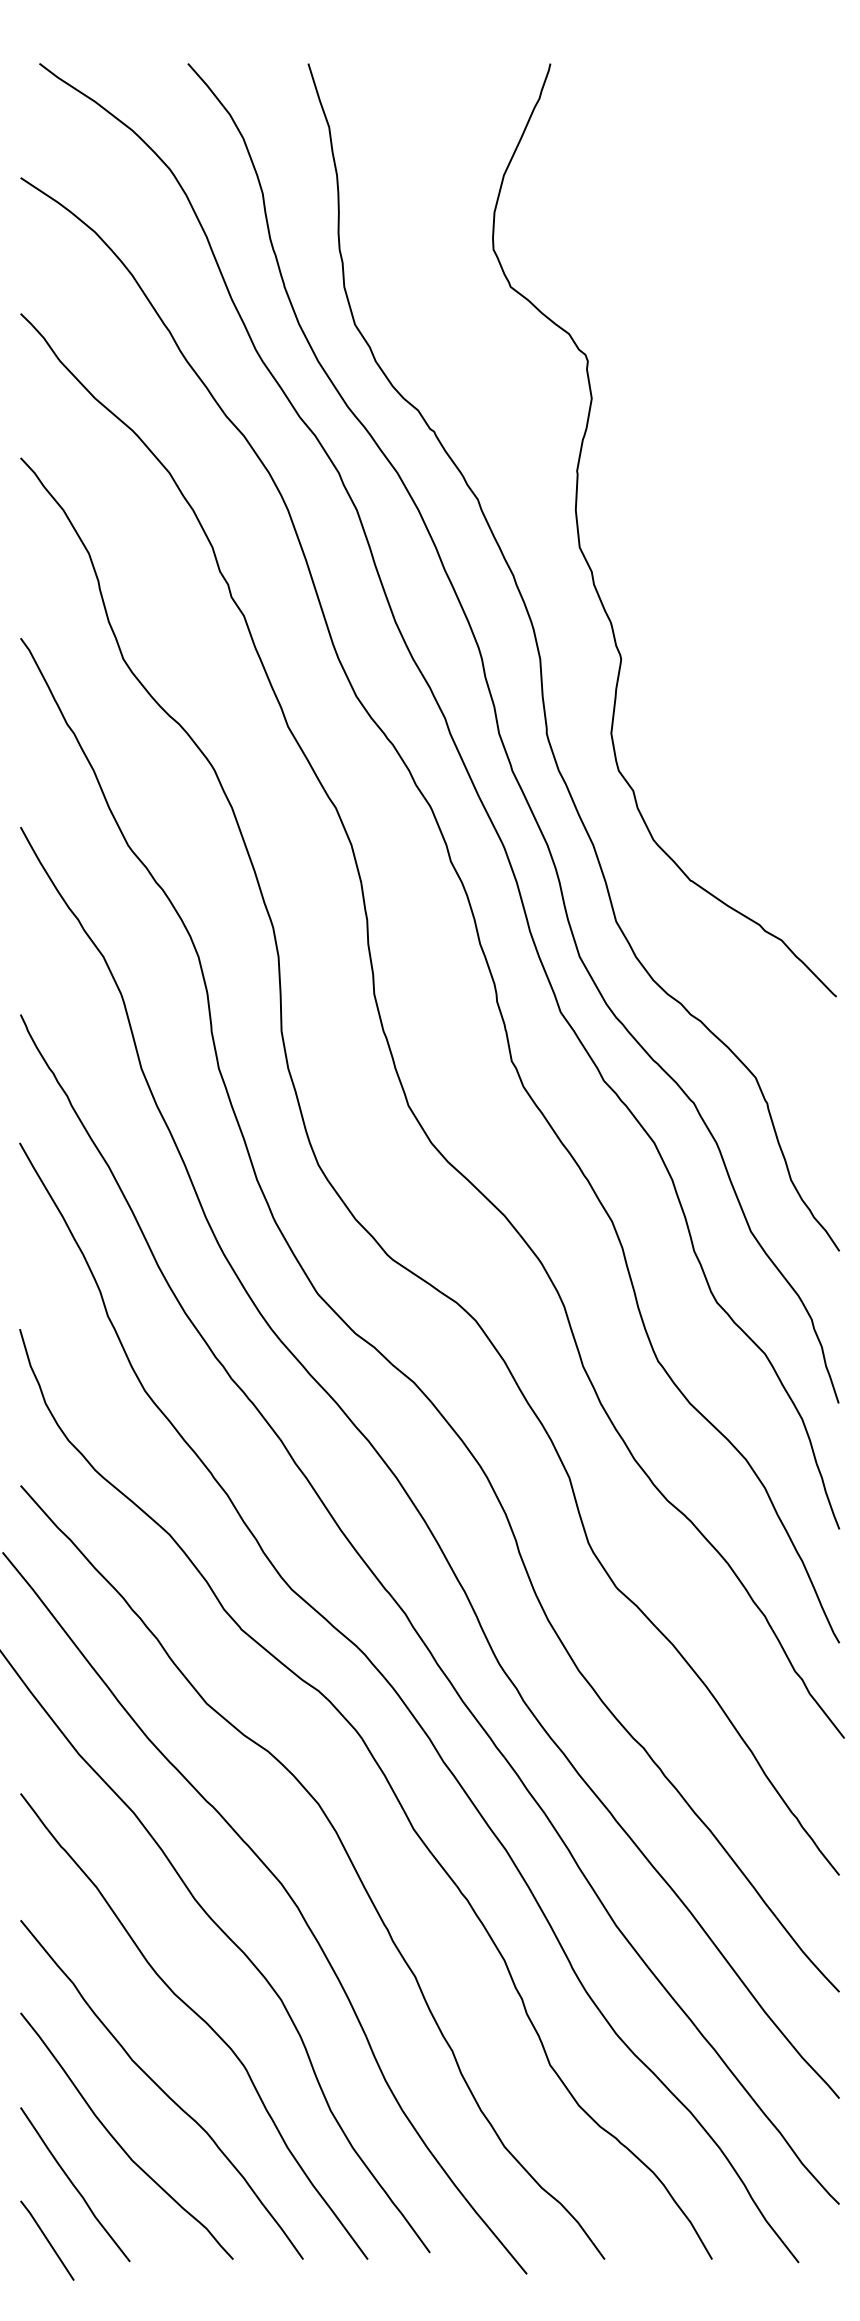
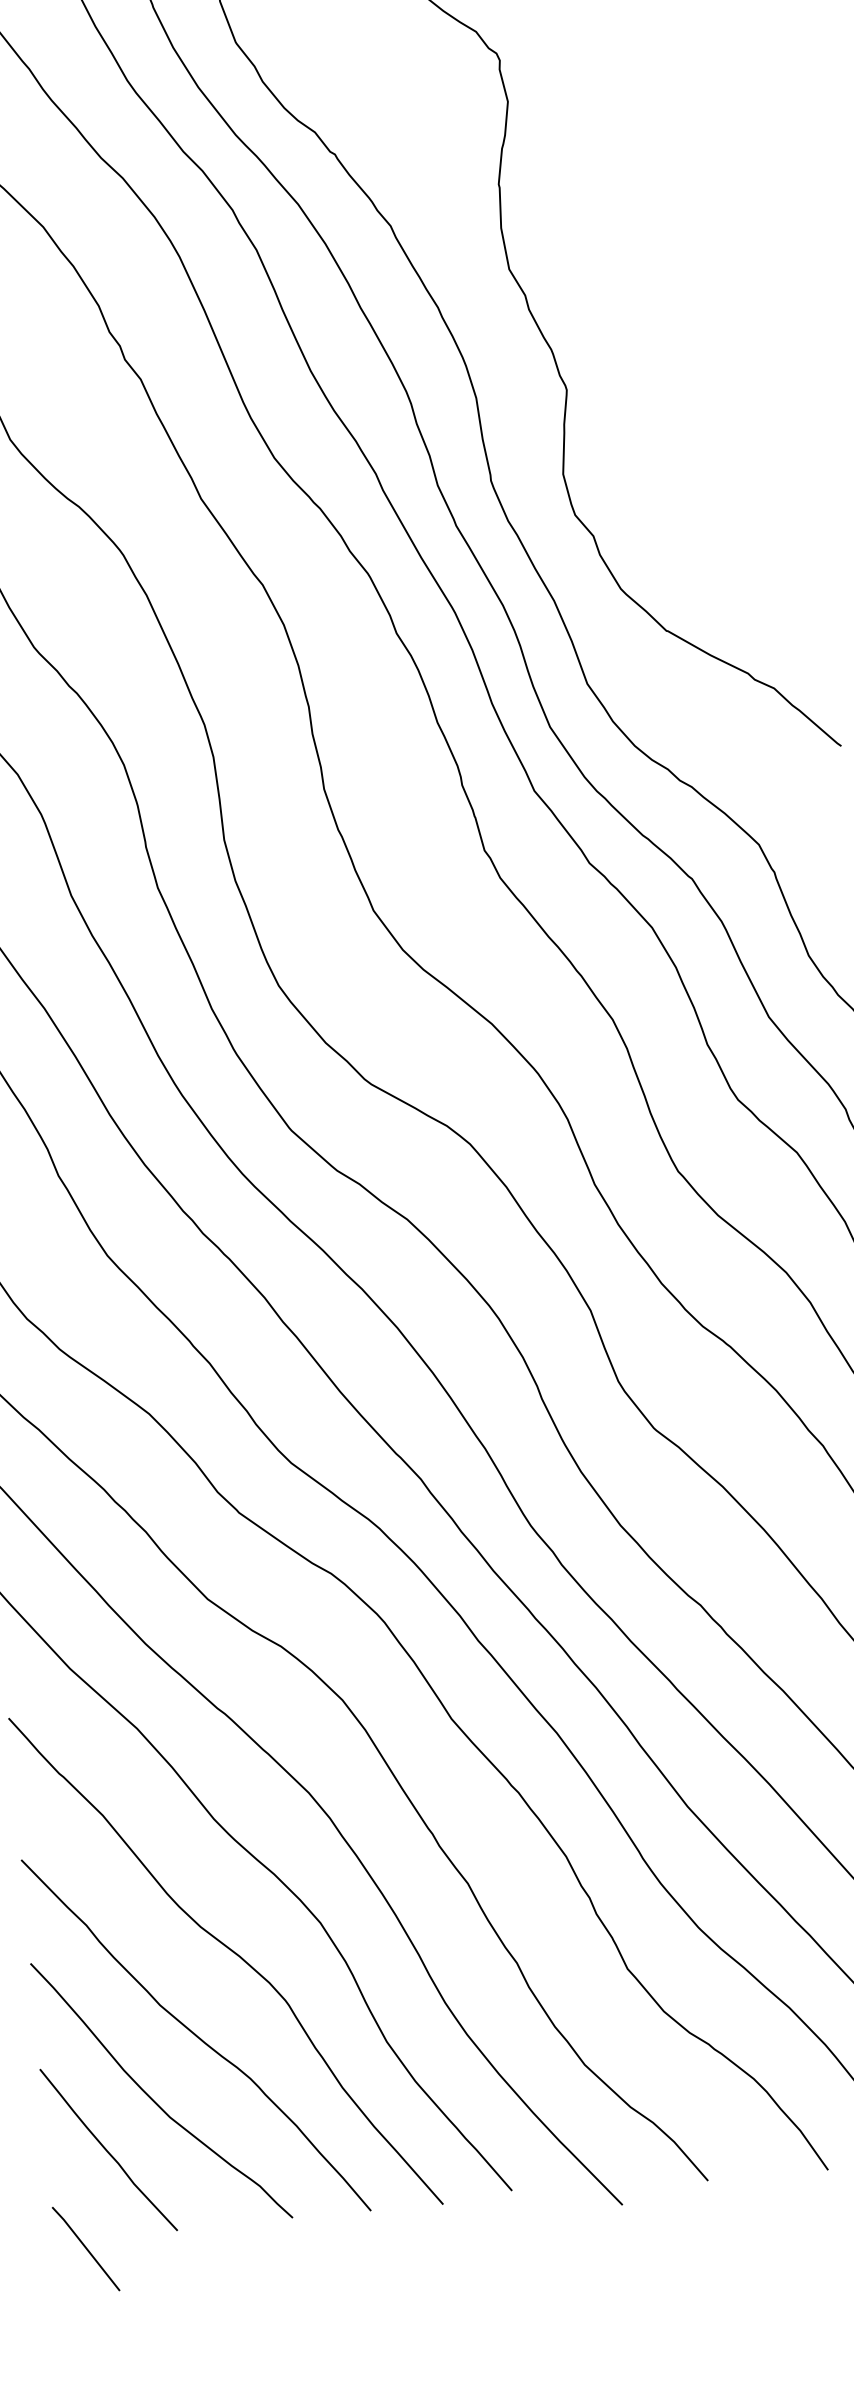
line: (47, 2240) -> (86, 2248), moved

